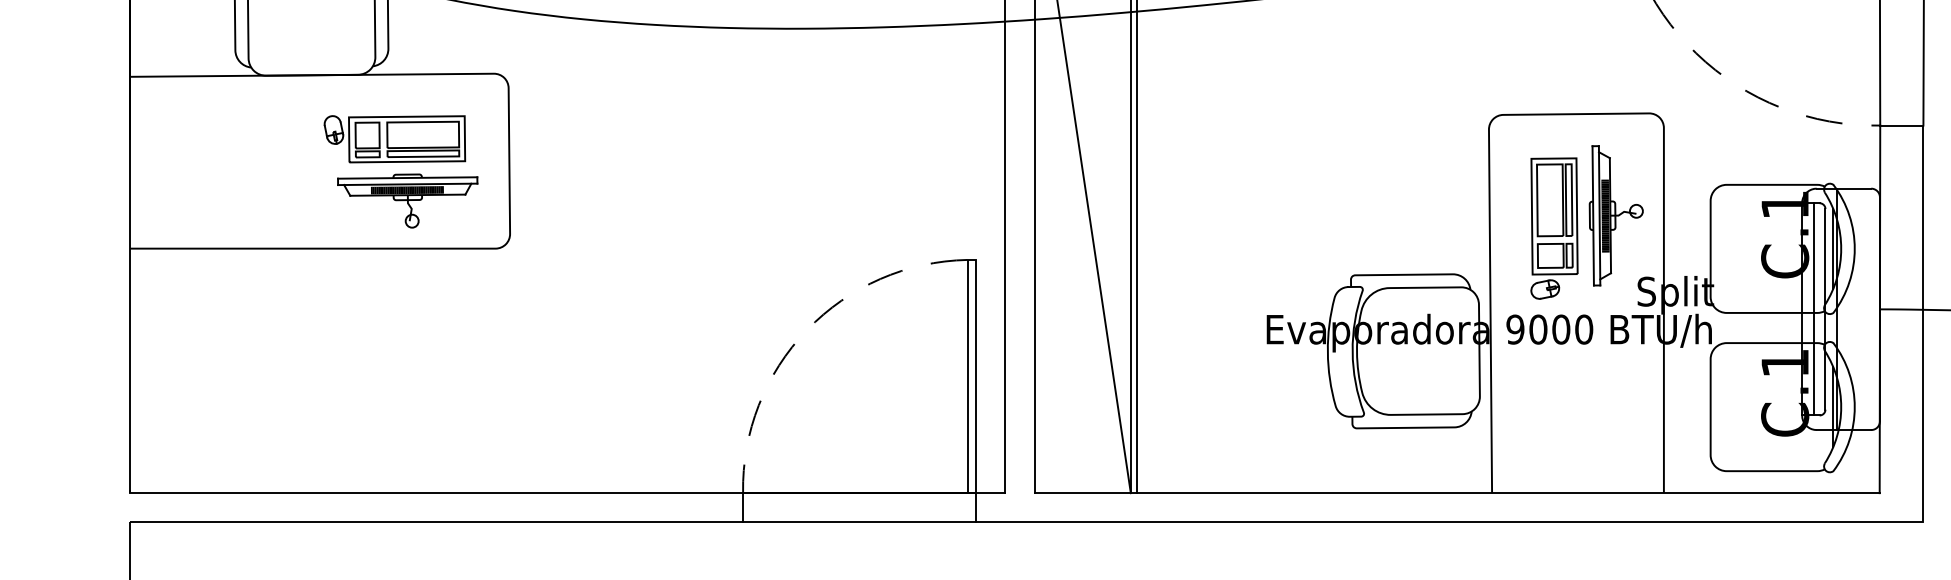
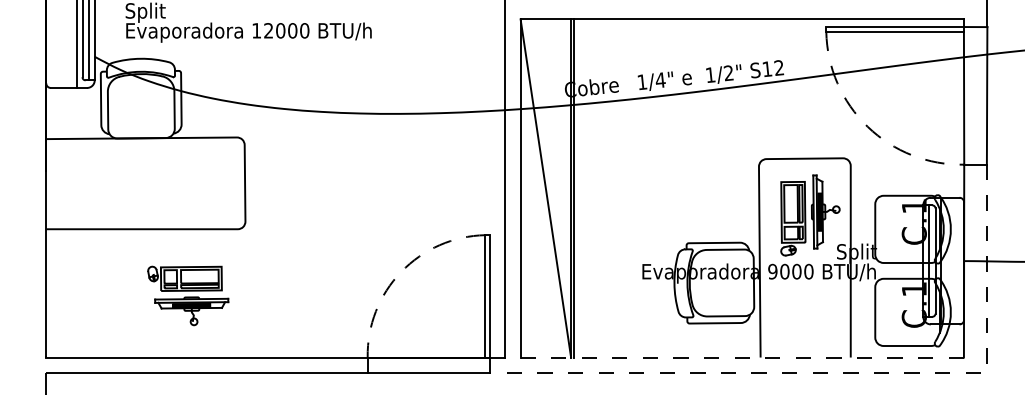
part: (401, 170) -> (188, 295), moved
line: (1457, 493) -> (742, 357), solid -> dashed
line: (1648, 521) -> (842, 372), solid -> dashed

